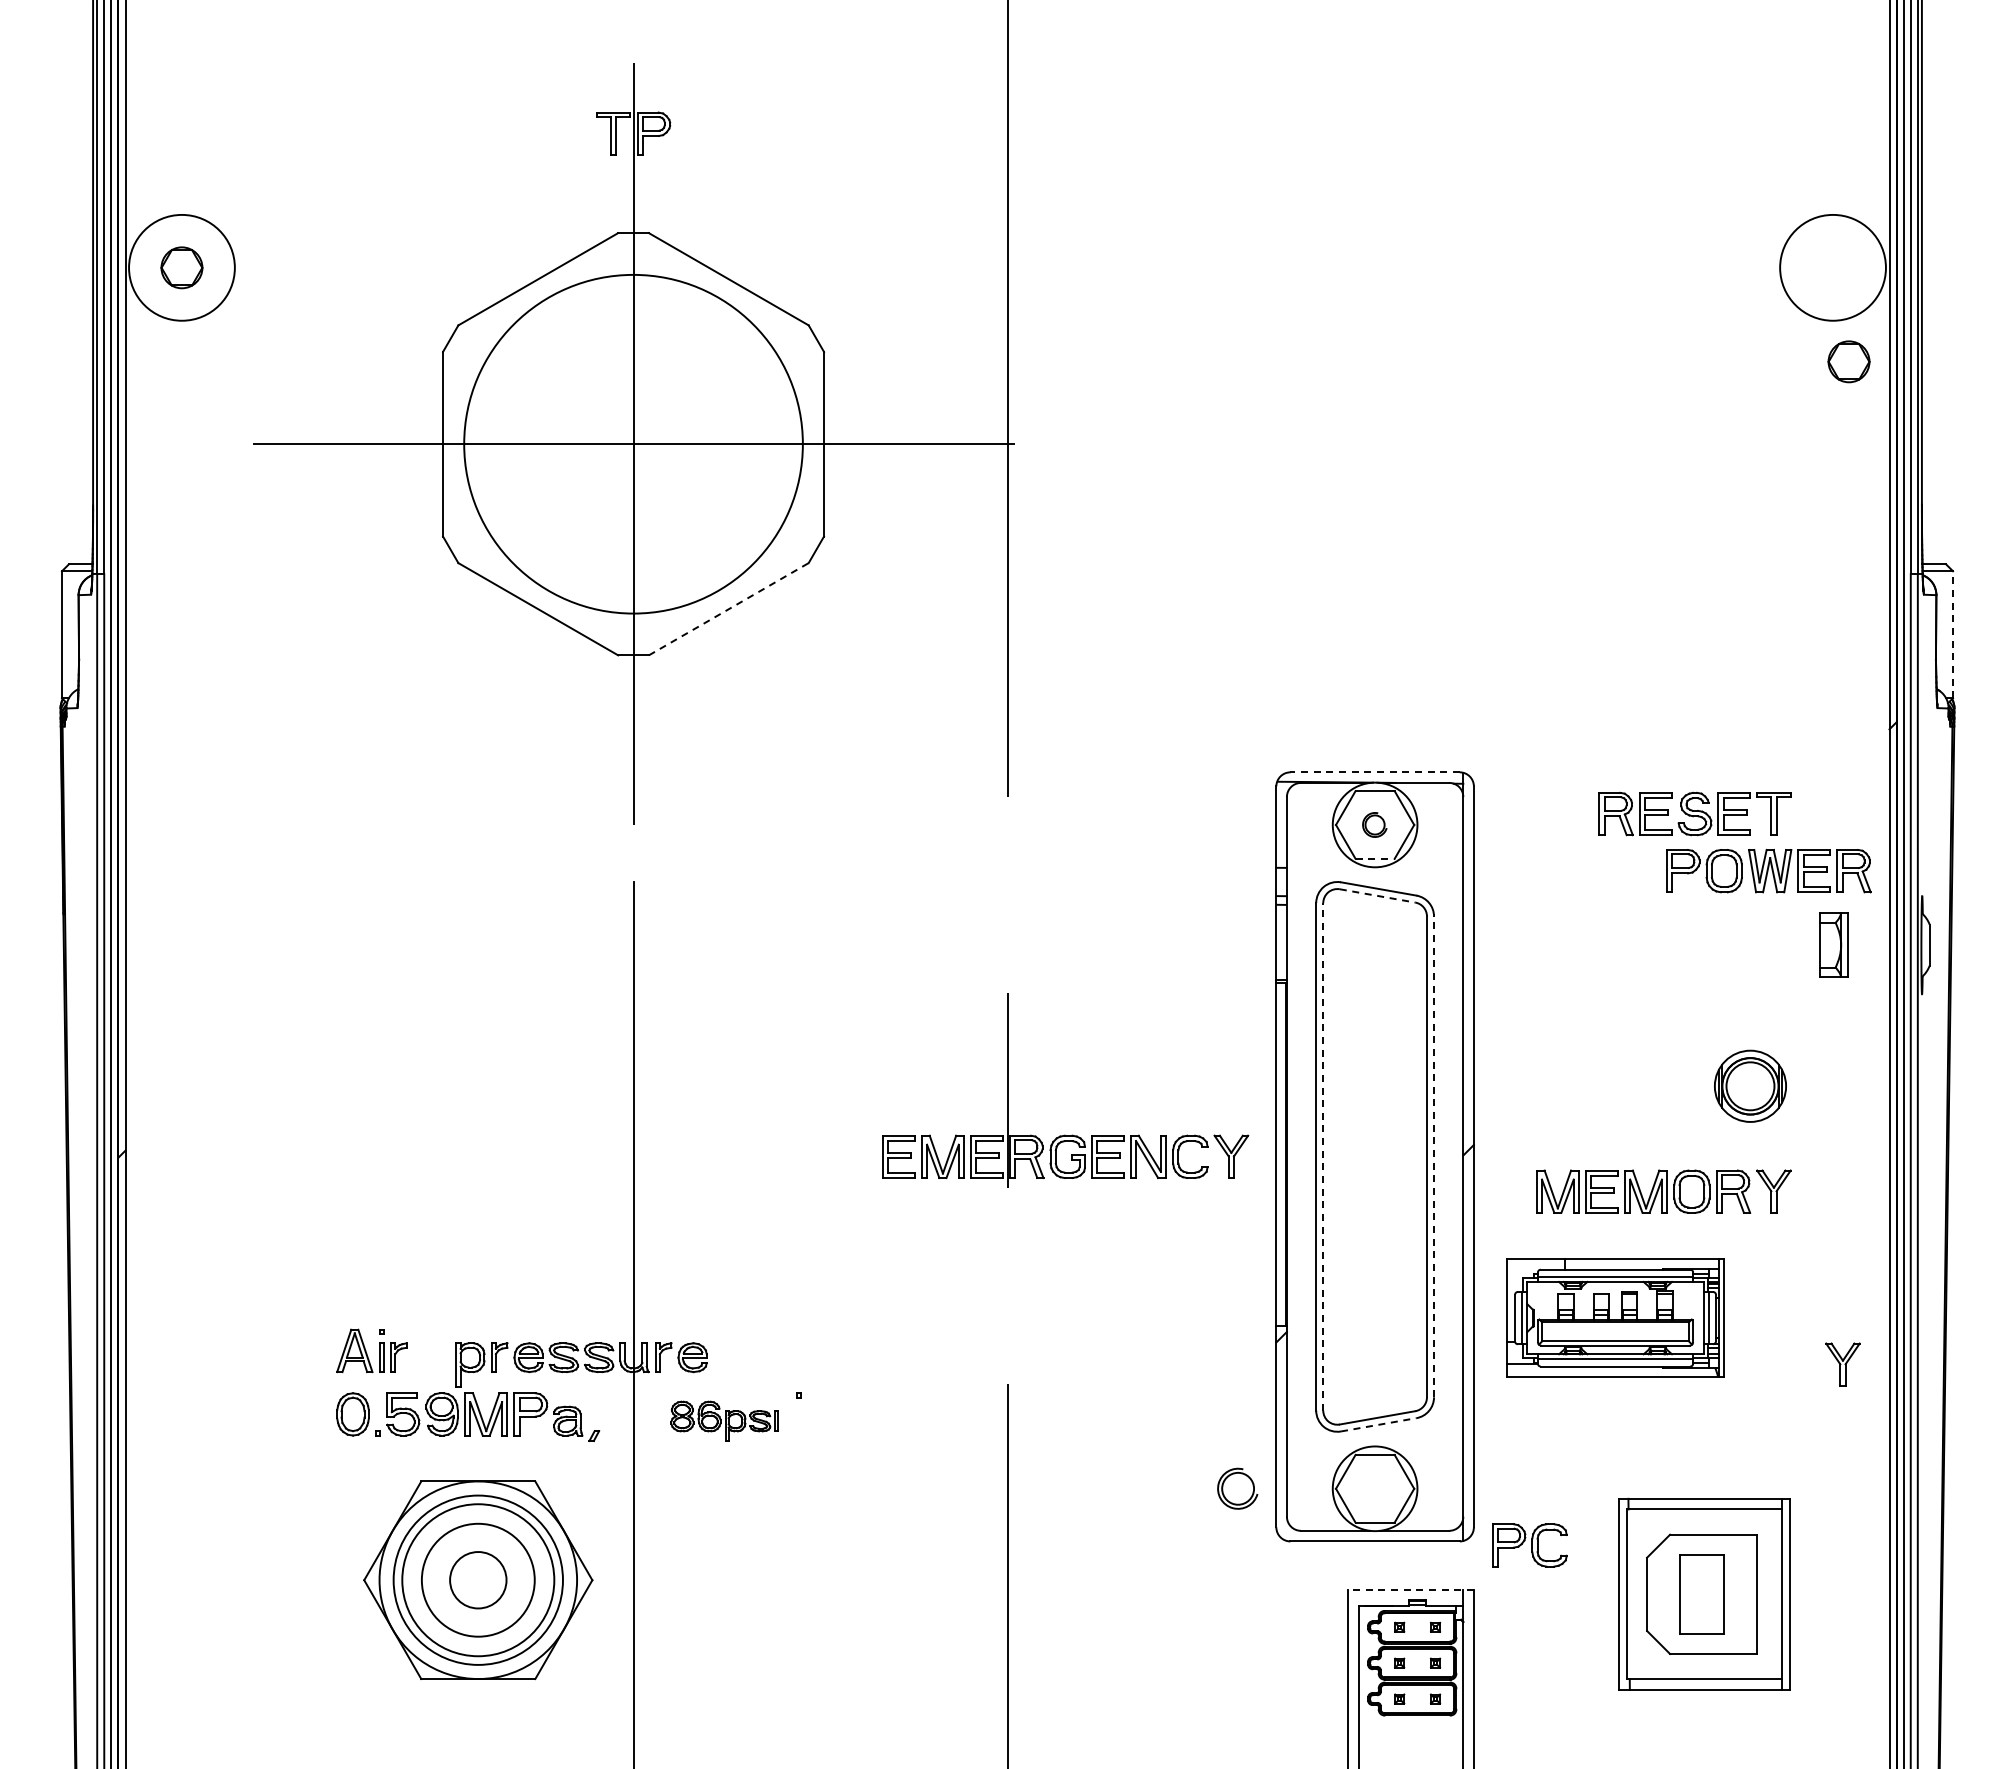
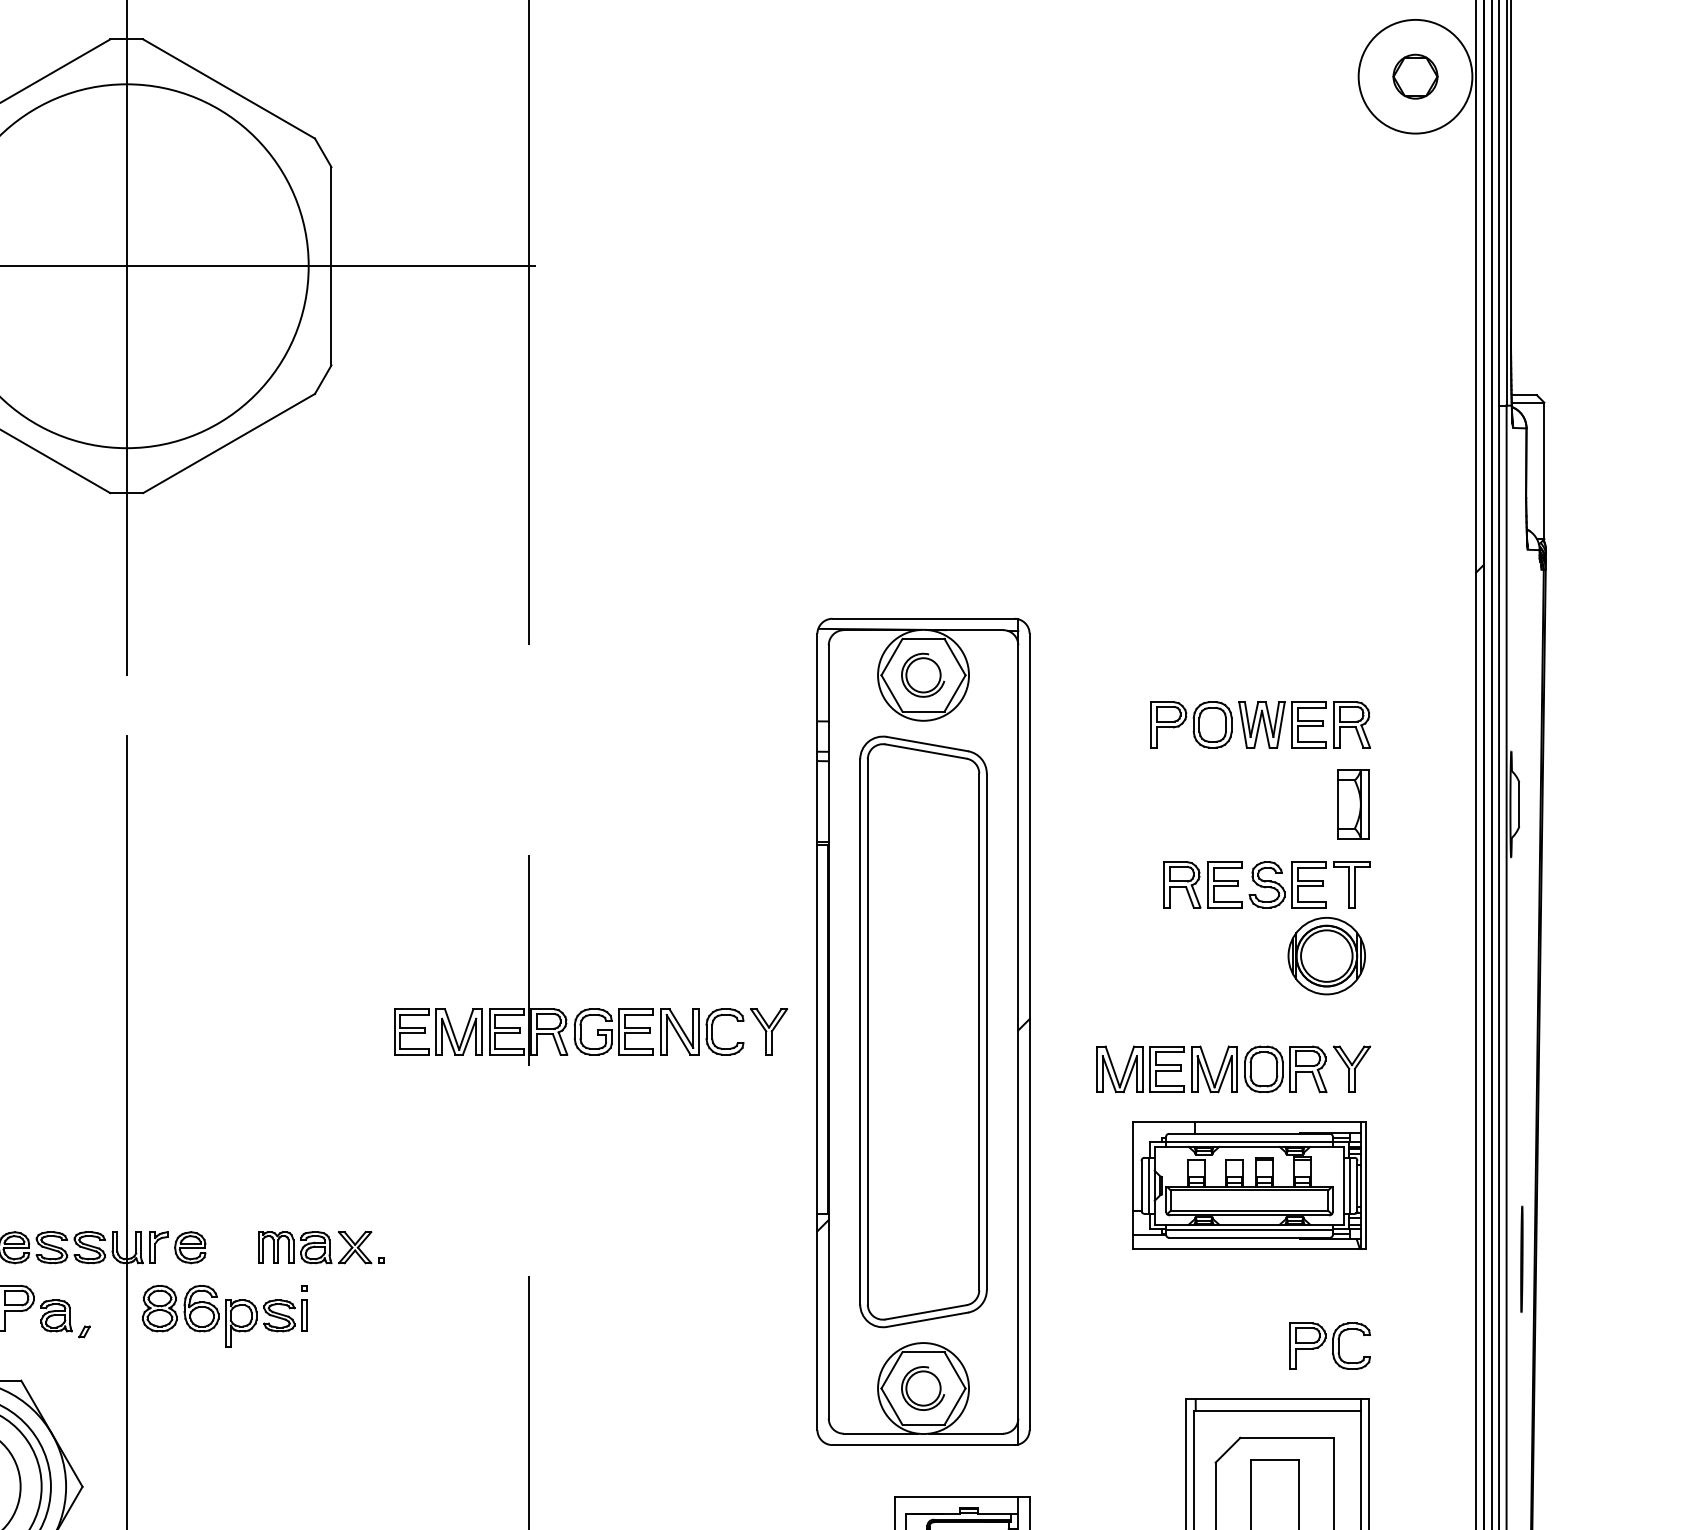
part: (1848, 361) -> (1414, 76), moved
line: (729, 608) -> (229, 442), dashed -> solid
line: (1953, 634) -> (1544, 470), dashed -> solid
line: (1375, 772) -> (923, 618), dashed -> solid
part: (1694, 813) -> (1266, 884), moved
part: (1374, 824) -> (922, 674), size x1.67
line: (1375, 858) -> (923, 711), dashed -> solid
part: (1768, 871) -> (1260, 725), moved
line: (1378, 896) -> (927, 752), dashed -> solid
part: (1833, 944) -> (1352, 803), moved
line: (1323, 1156) -> (868, 1031), dashed -> solid
line: (1434, 1156) -> (987, 1031), dashed -> solid
part: (1615, 1317) -> (1249, 1185), moved
part: (814, 1357) -> (321, 1247), added
part: (1842, 1364) -> (1425, 1254), removed
line: (1931, 1368) -> (1521, 1259), added
part: (724, 1421) -> (224, 1316), size x1.43
line: (1379, 1424) -> (928, 1319), dashed -> solid
part: (1237, 1488) -> (922, 1388), moved
part: (1529, 1545) -> (1330, 1346), moved
line: (1411, 1589) -> (962, 1496), dashed -> solid

